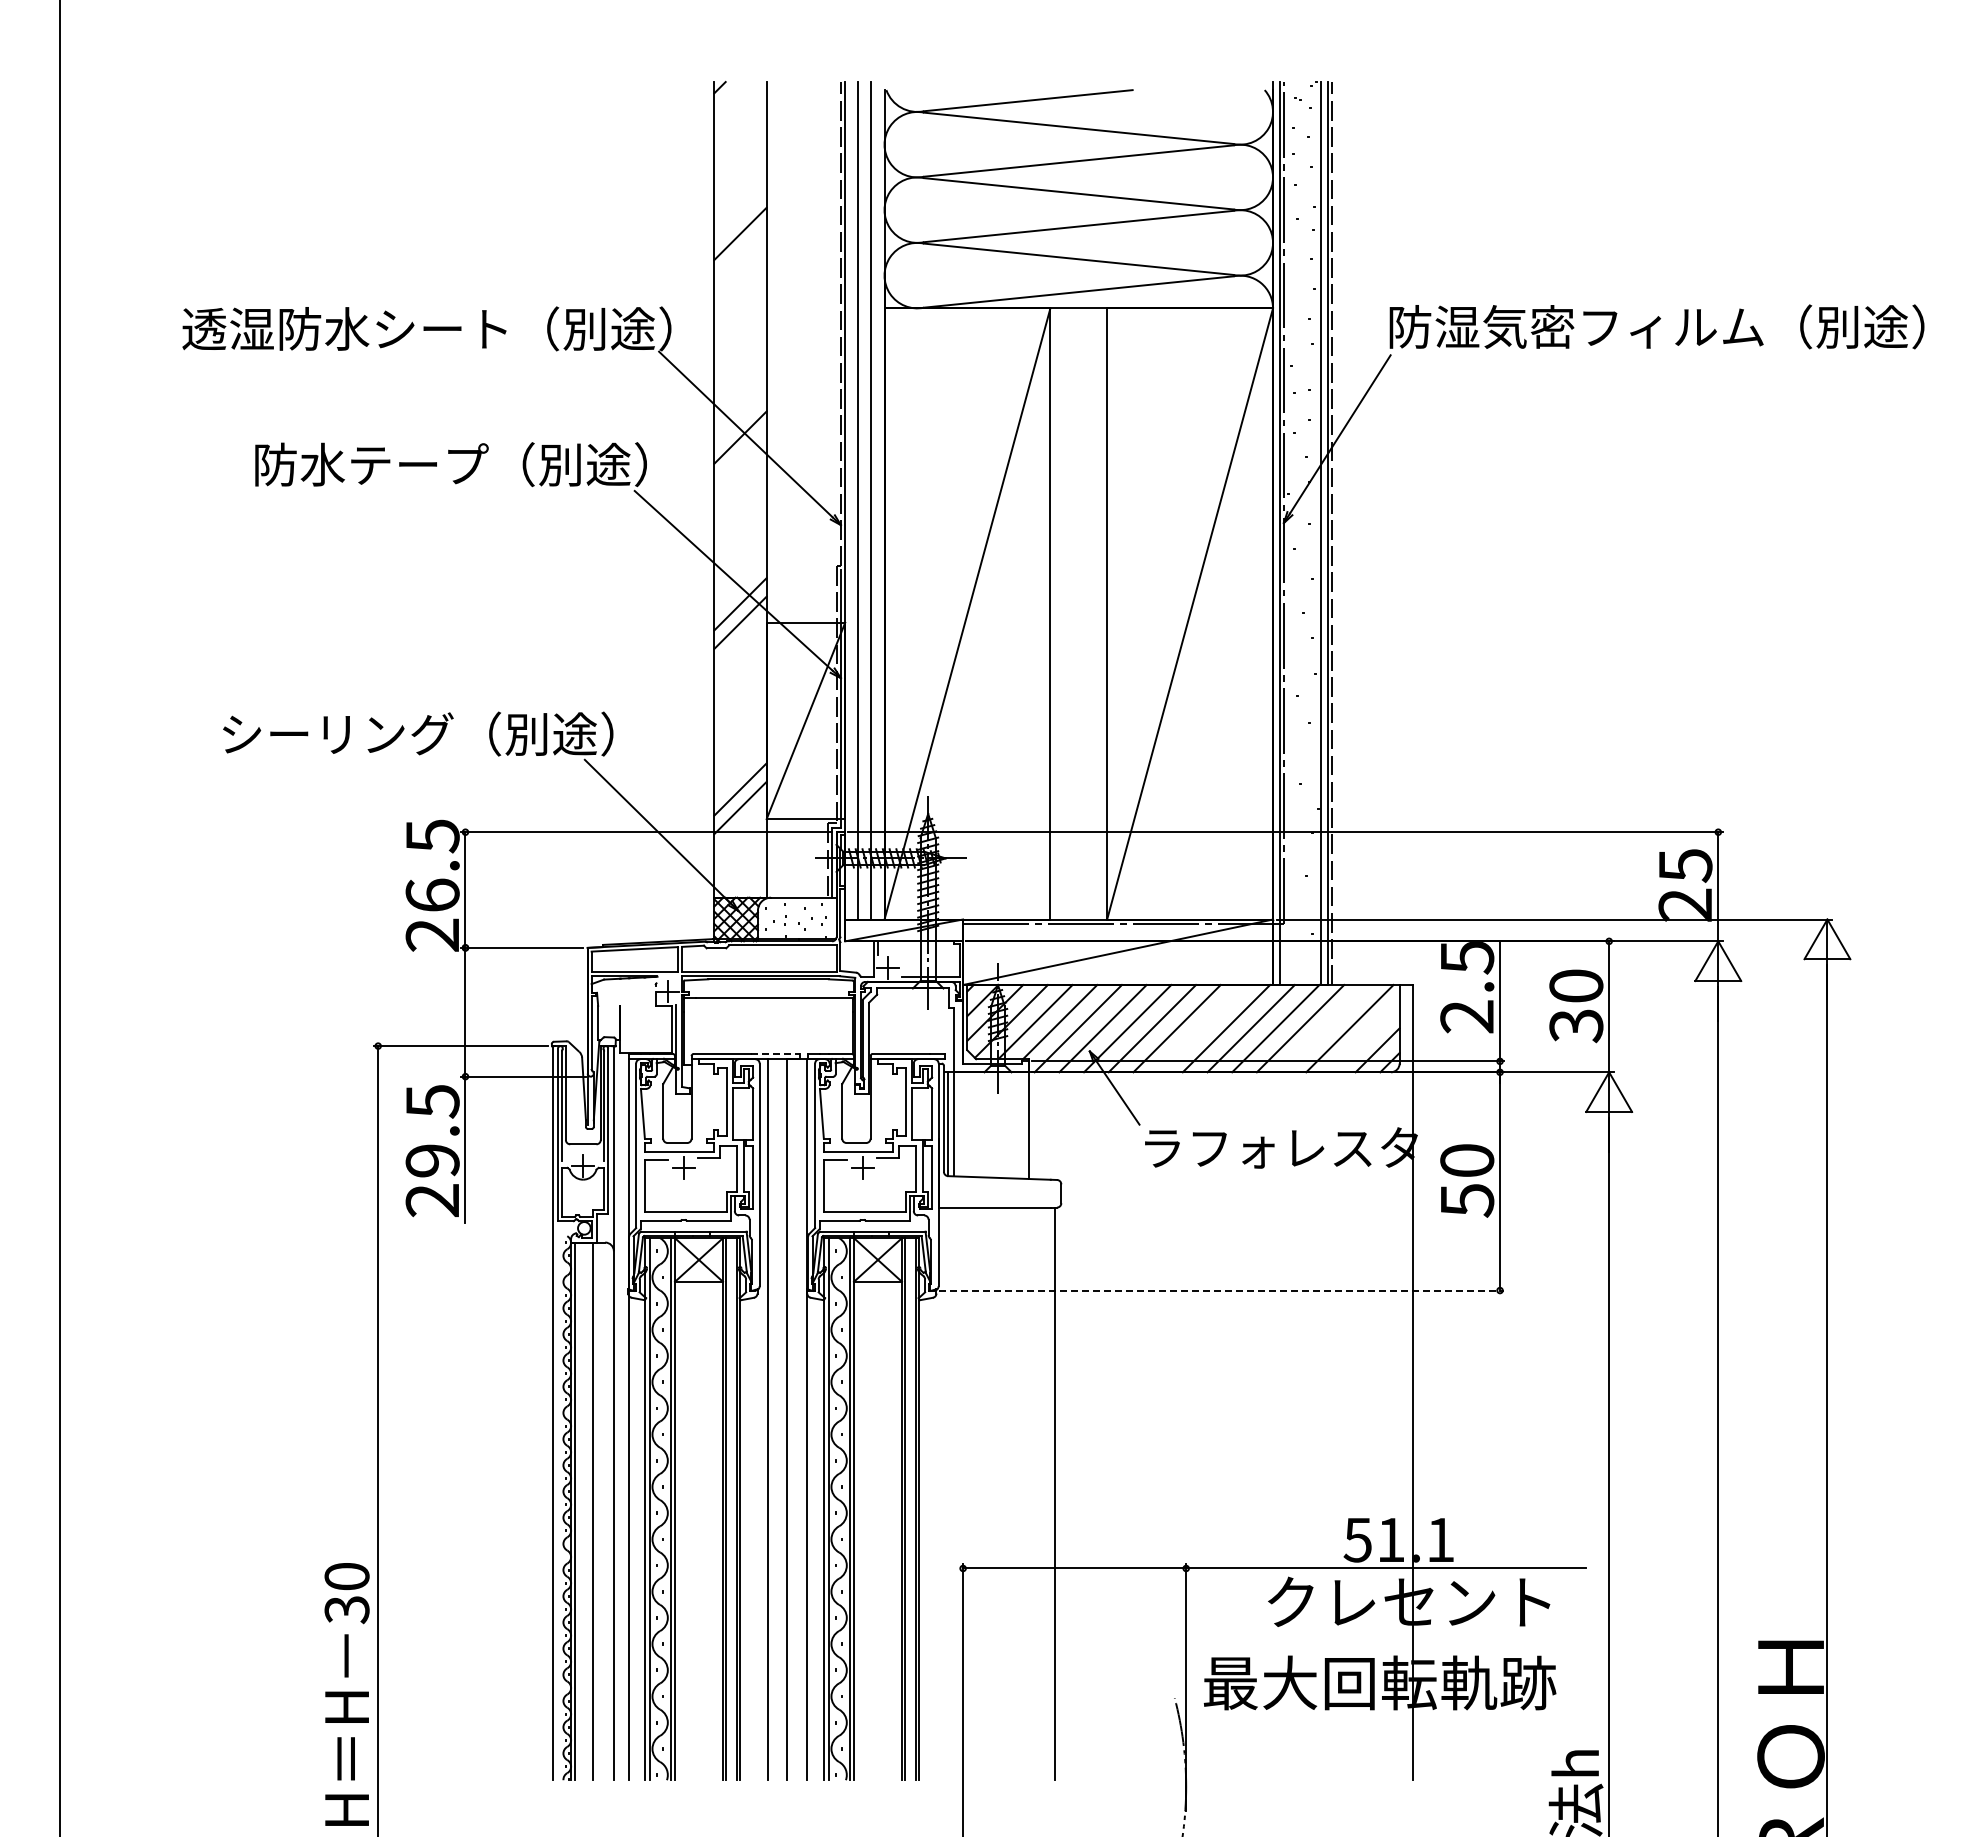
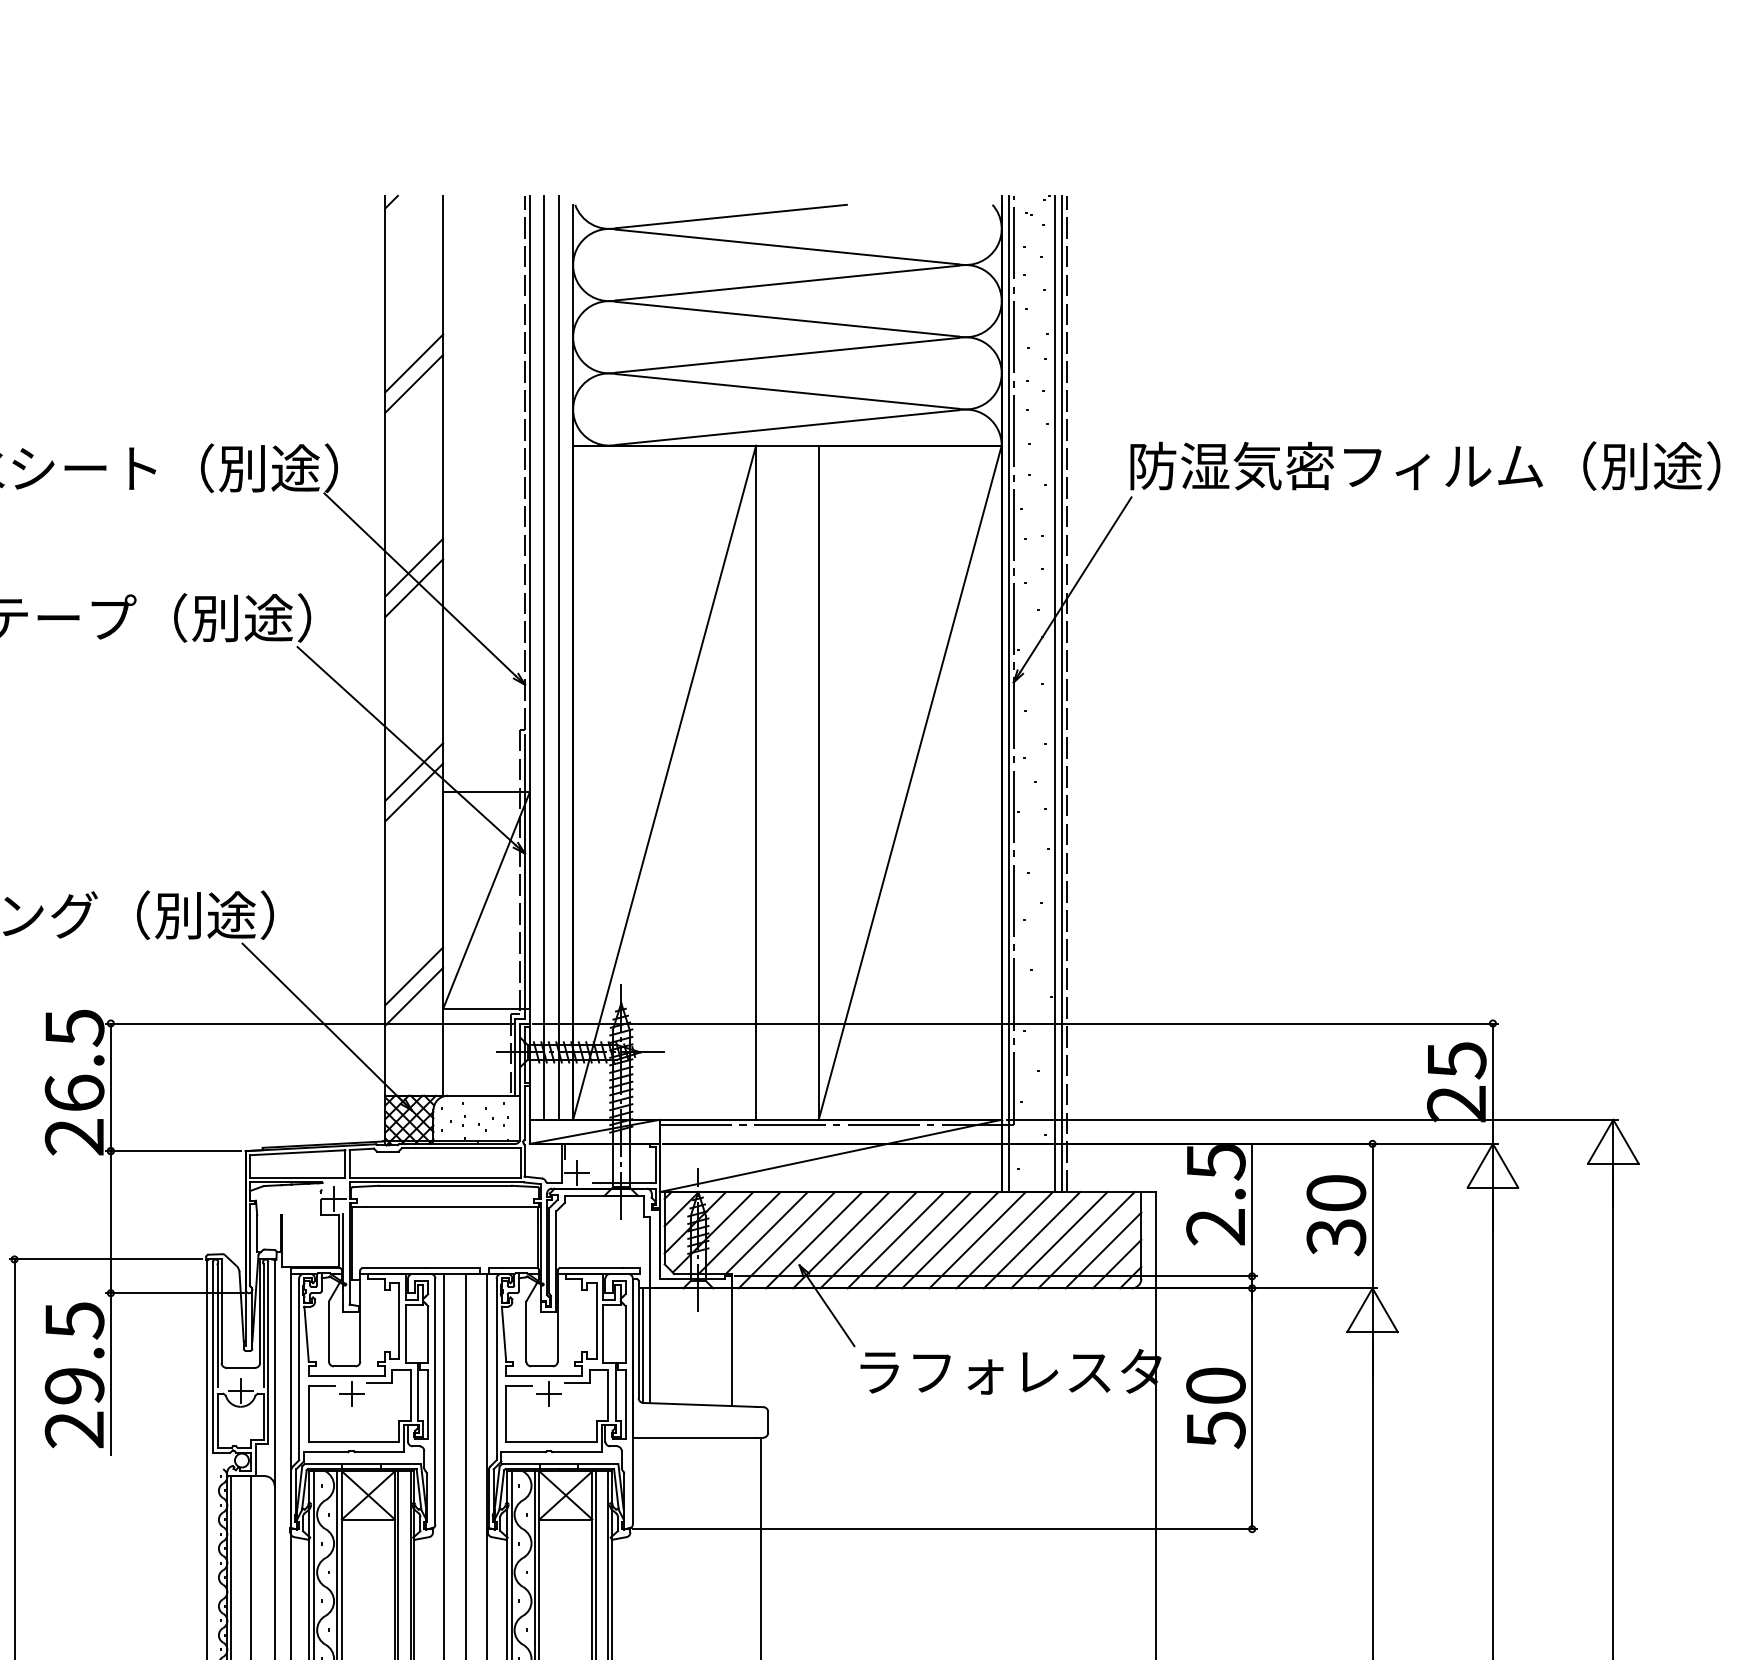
line: (740, 252) -> (414, 383), added
line: (740, 418) -> (414, 567), added
line: (1201, 1028) -> (922, 1240), added
line: (1324, 1028) -> (1058, 1240), added
line: (1364, 1037) -> (1102, 1249), added
line: (775, 1053) -> (452, 1267), dashed -> solid
line: (1221, 1290) -> (944, 1529), dashed -> solid

